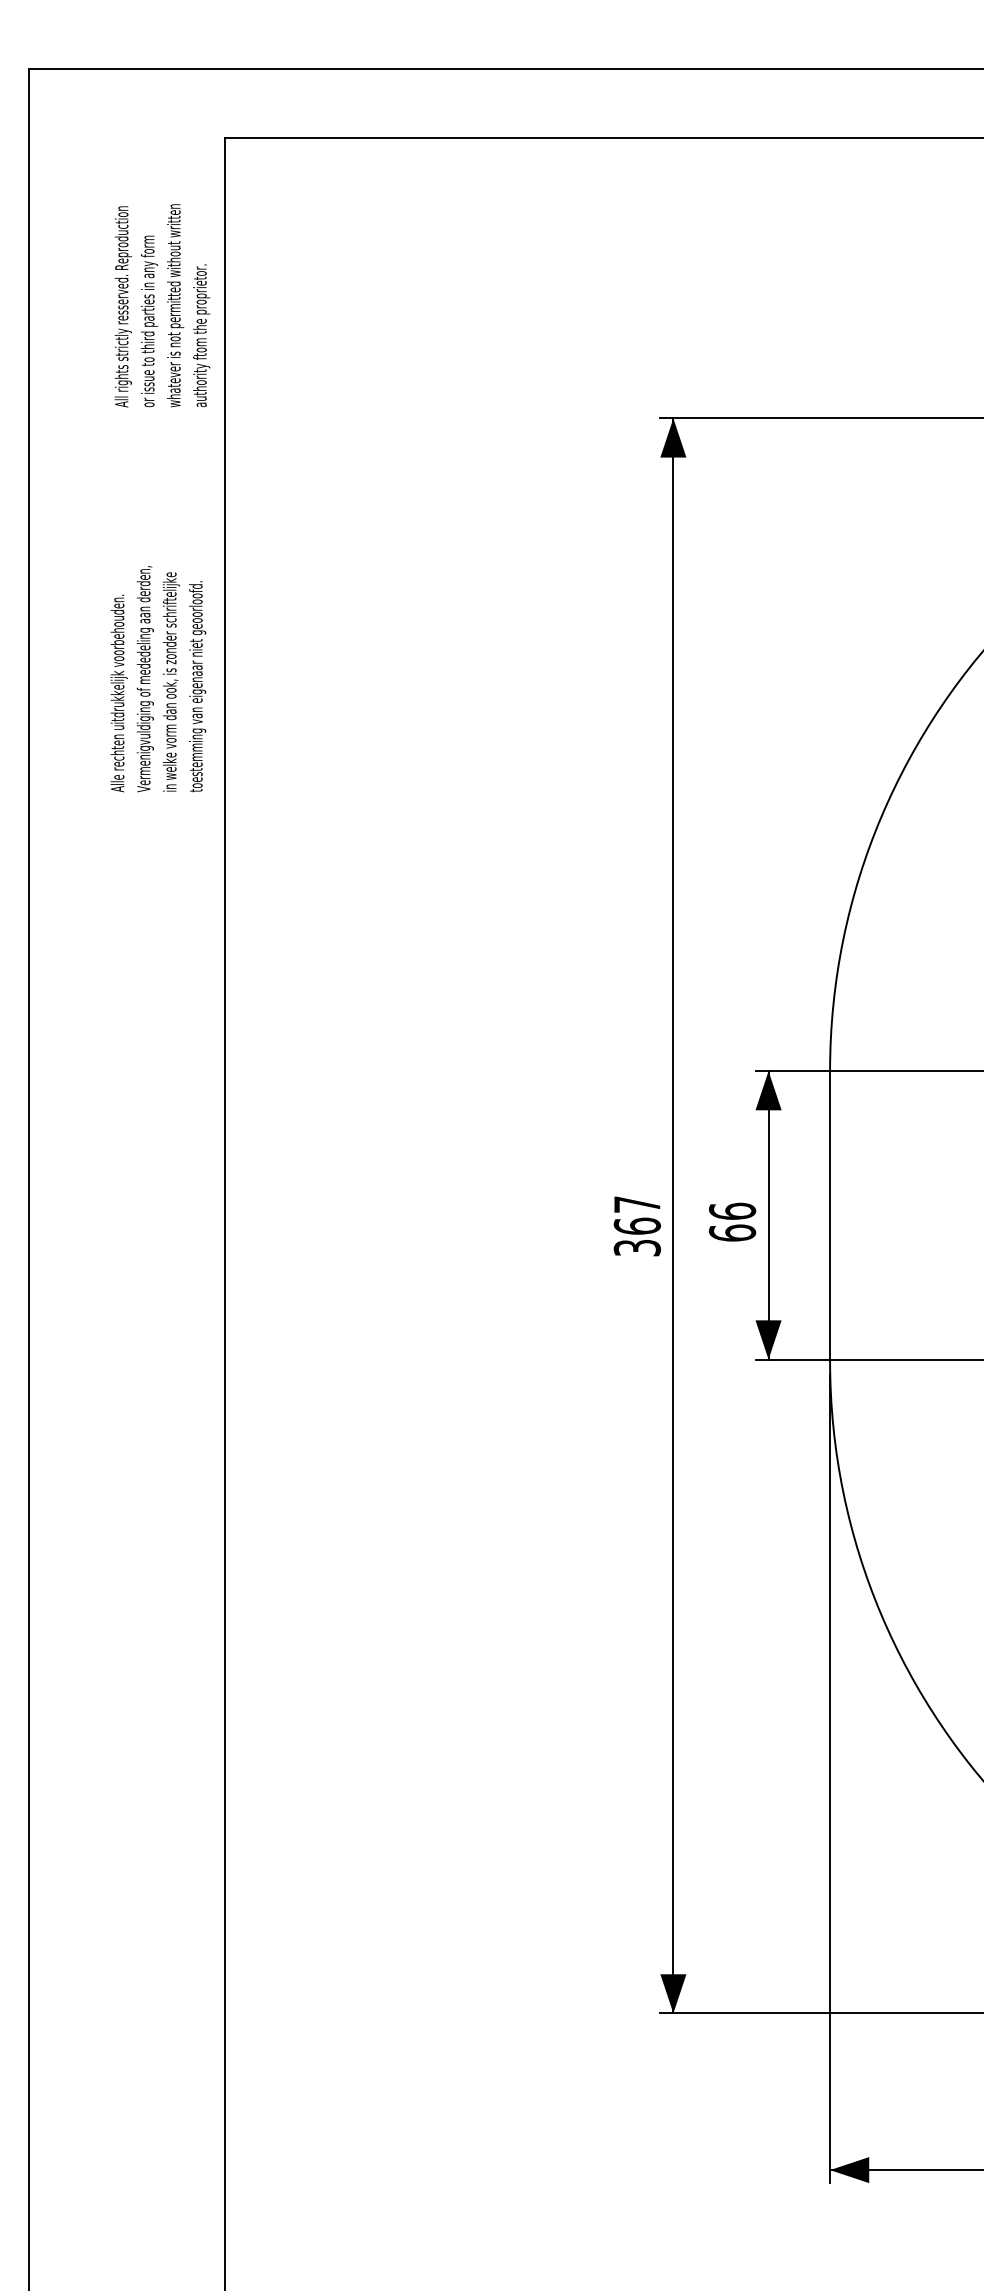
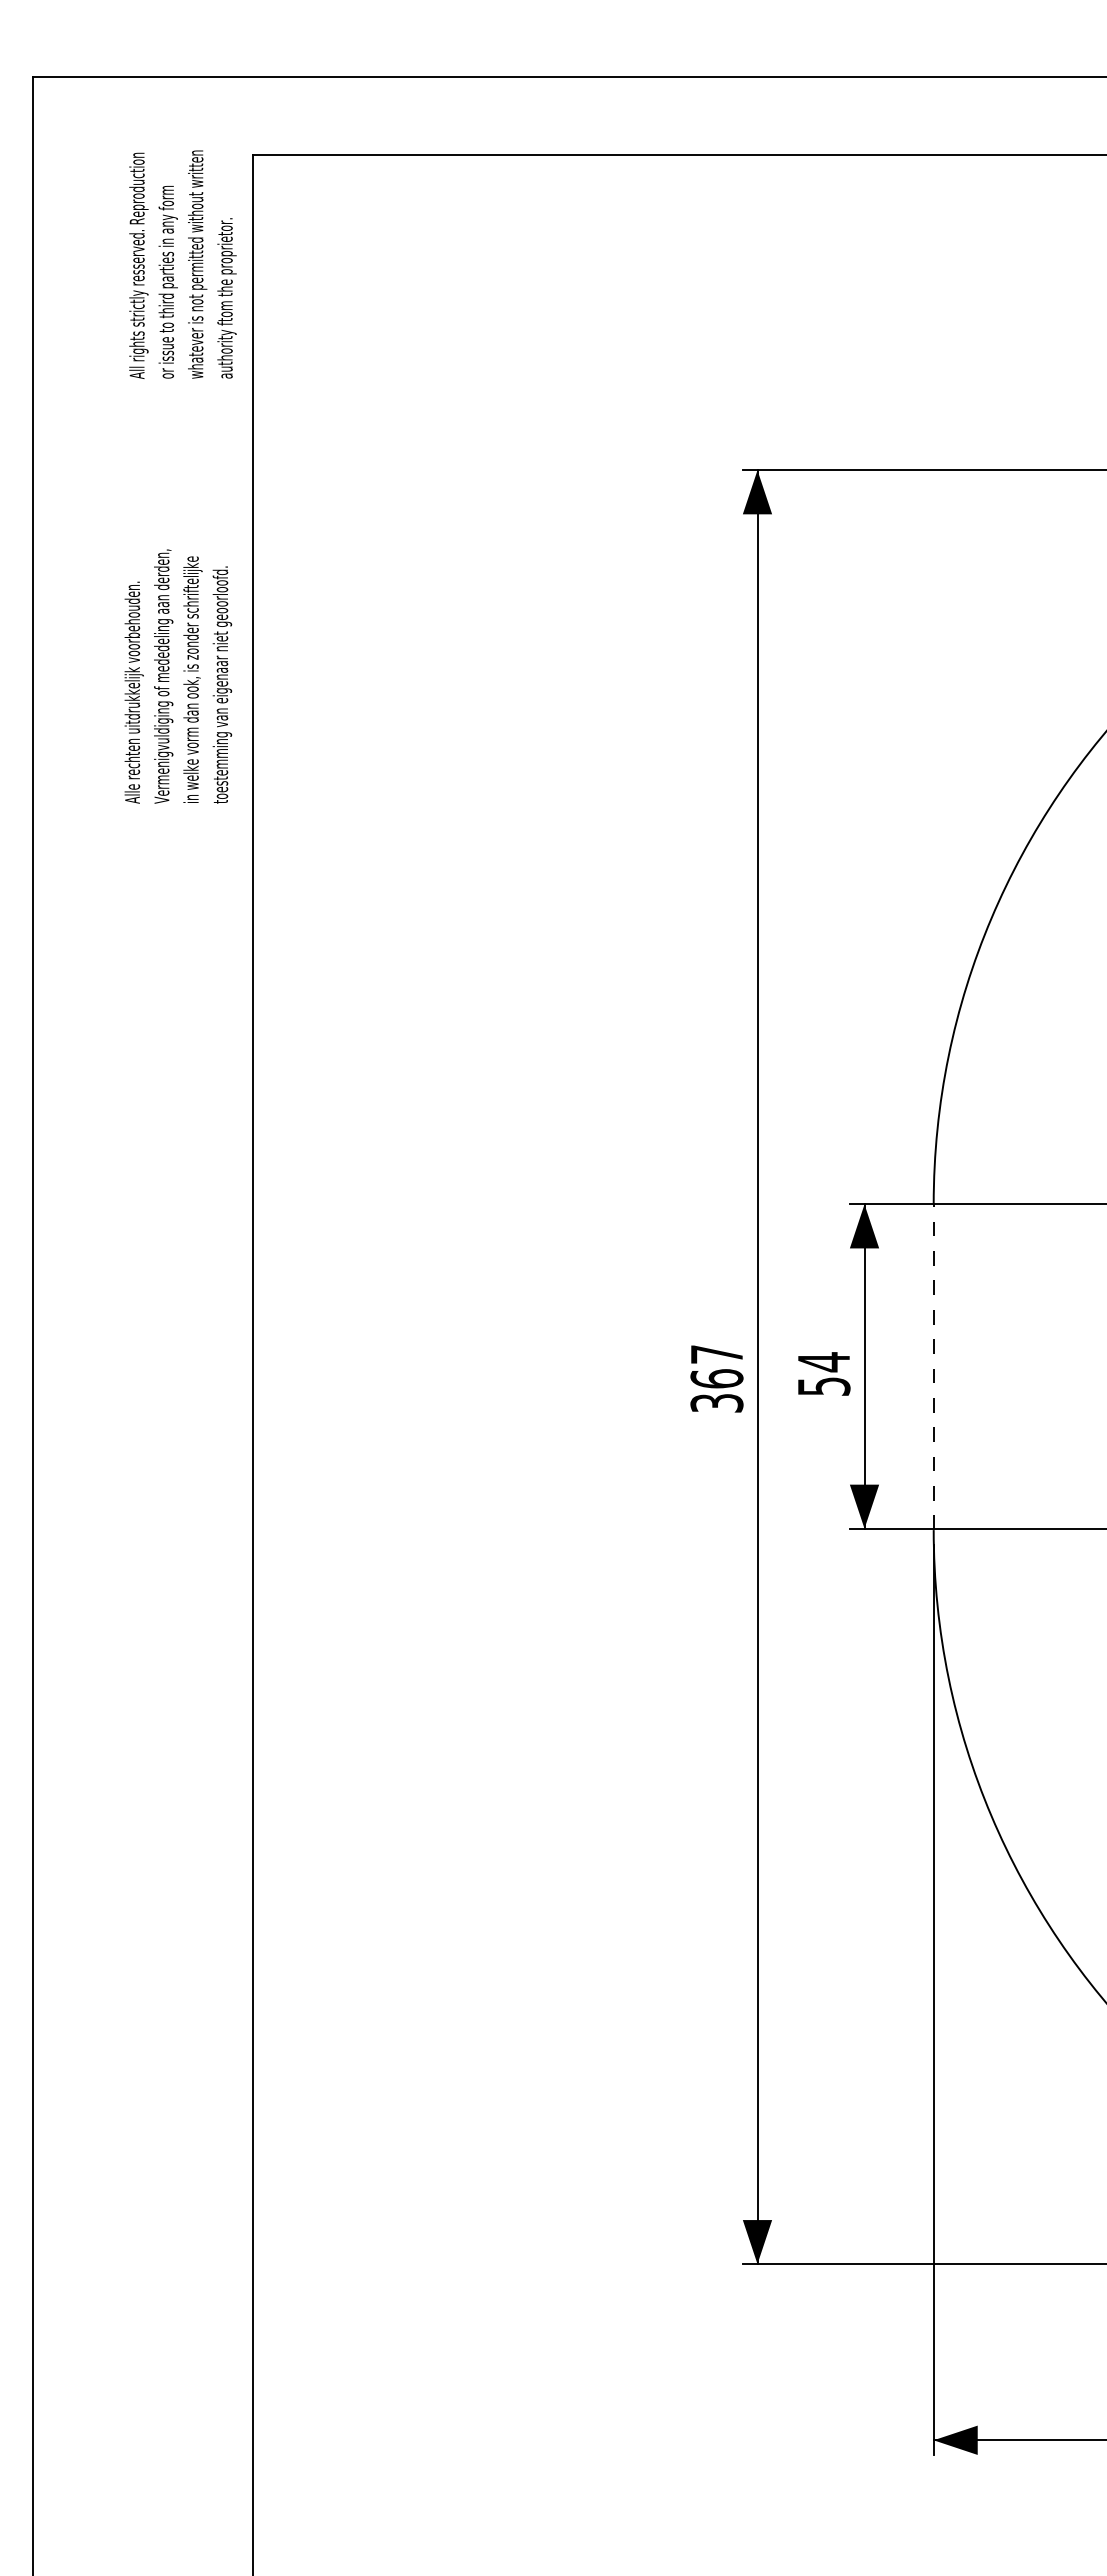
text: (162, 305) -> (182, 264), moved
text: (158, 679) -> (178, 676), moved
line: (829, 1216) -> (933, 1367), solid -> dashed
text: (732, 1221) -> (823, 1373), 66 -> 54

